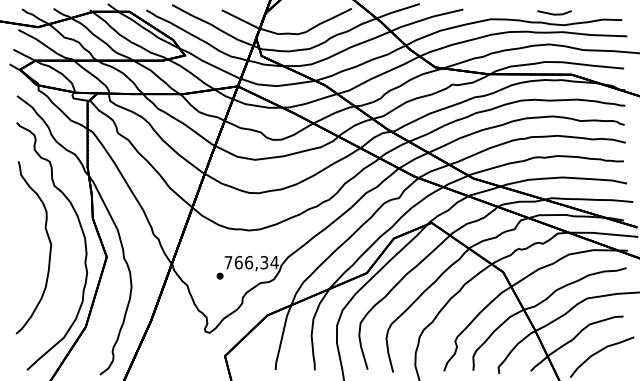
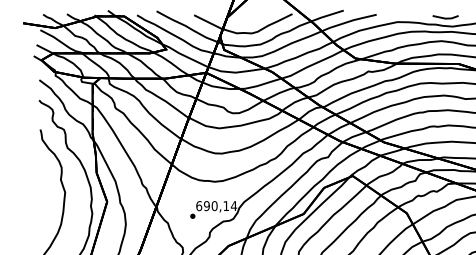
text: (246, 262) -> (212, 205), 766,34 -> 690,14

